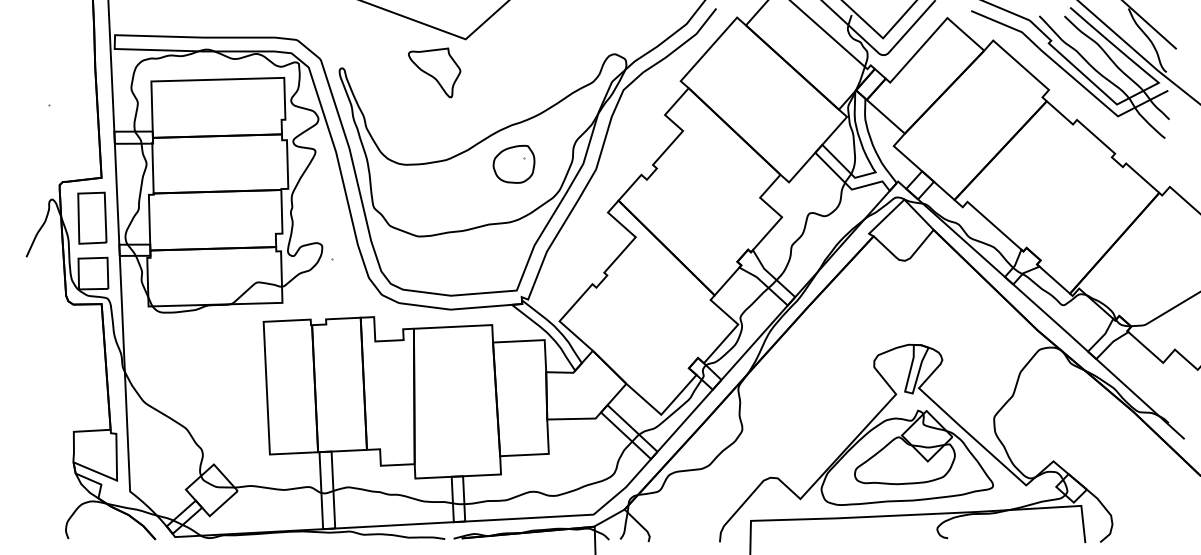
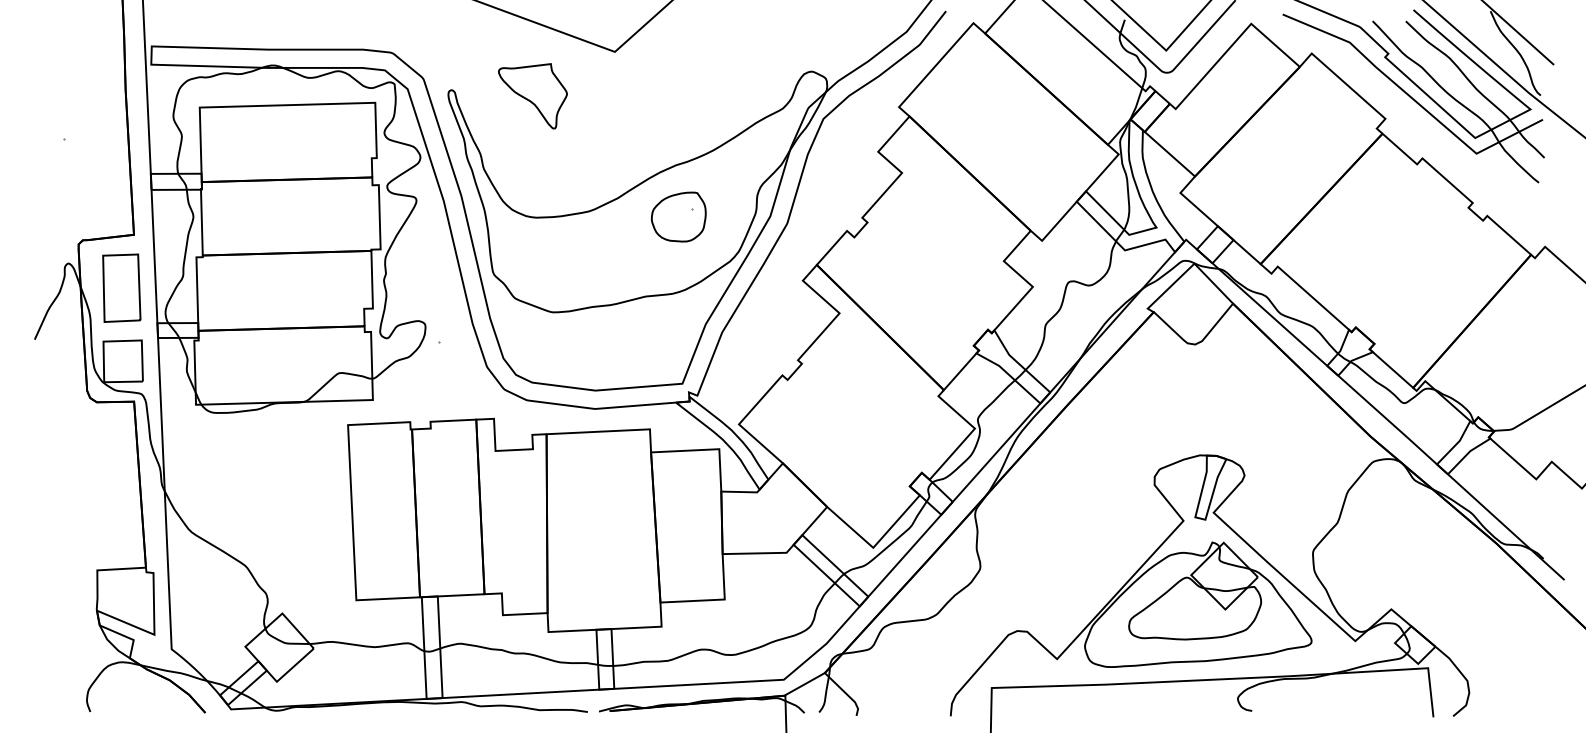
part: (434, 72) -> (532, 95), moved

